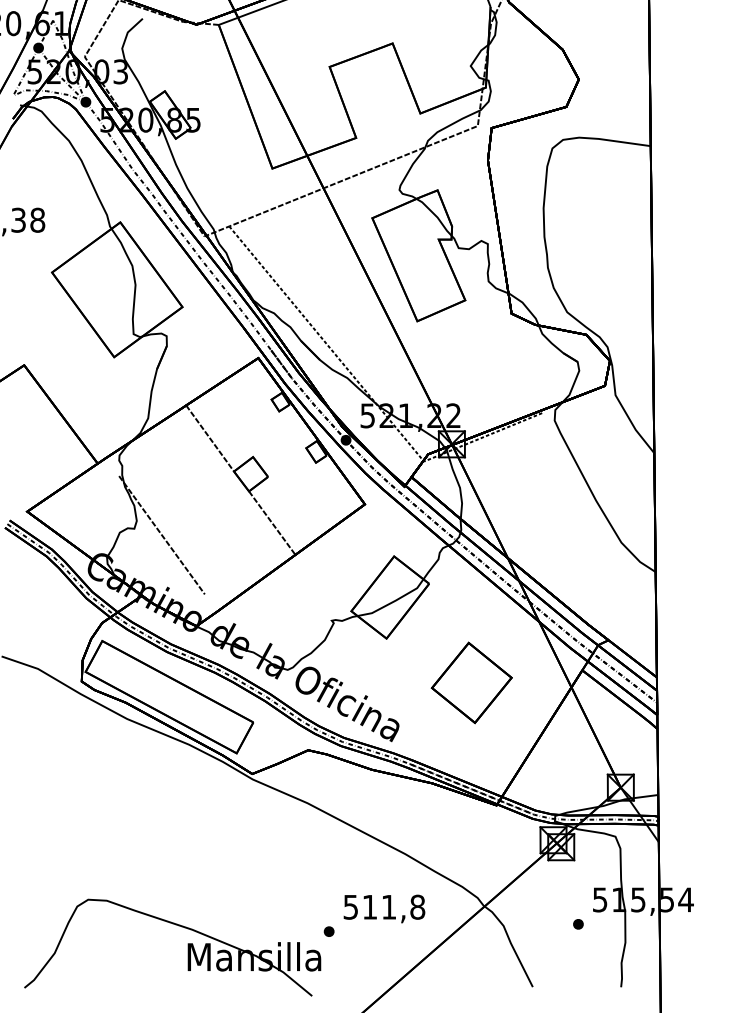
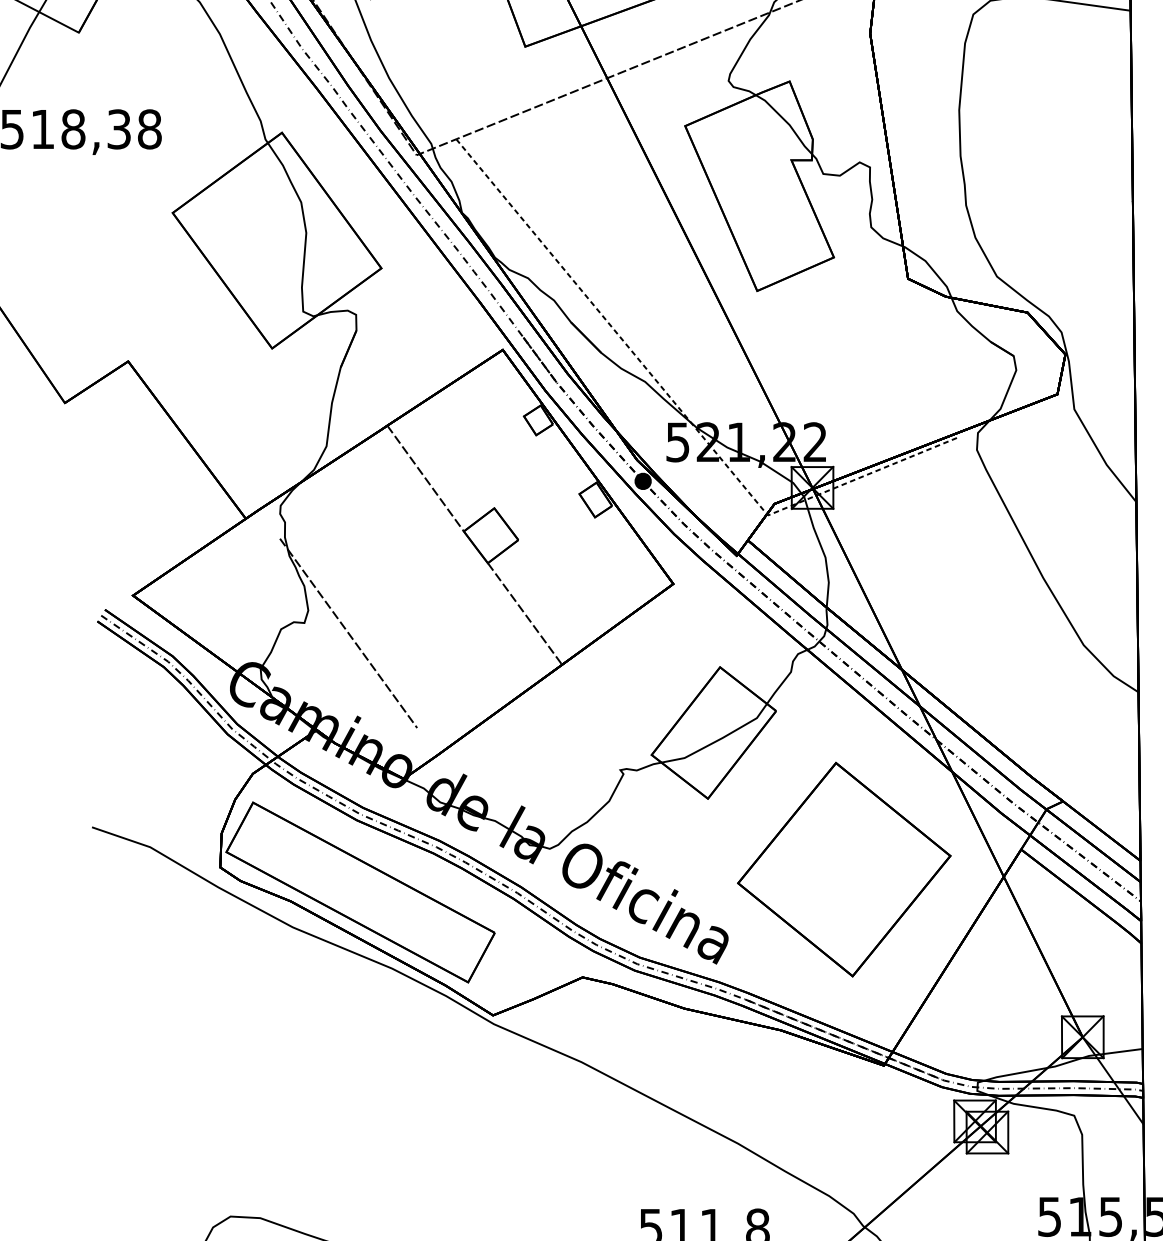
part: (471, 682) -> (843, 868), size x1.67

